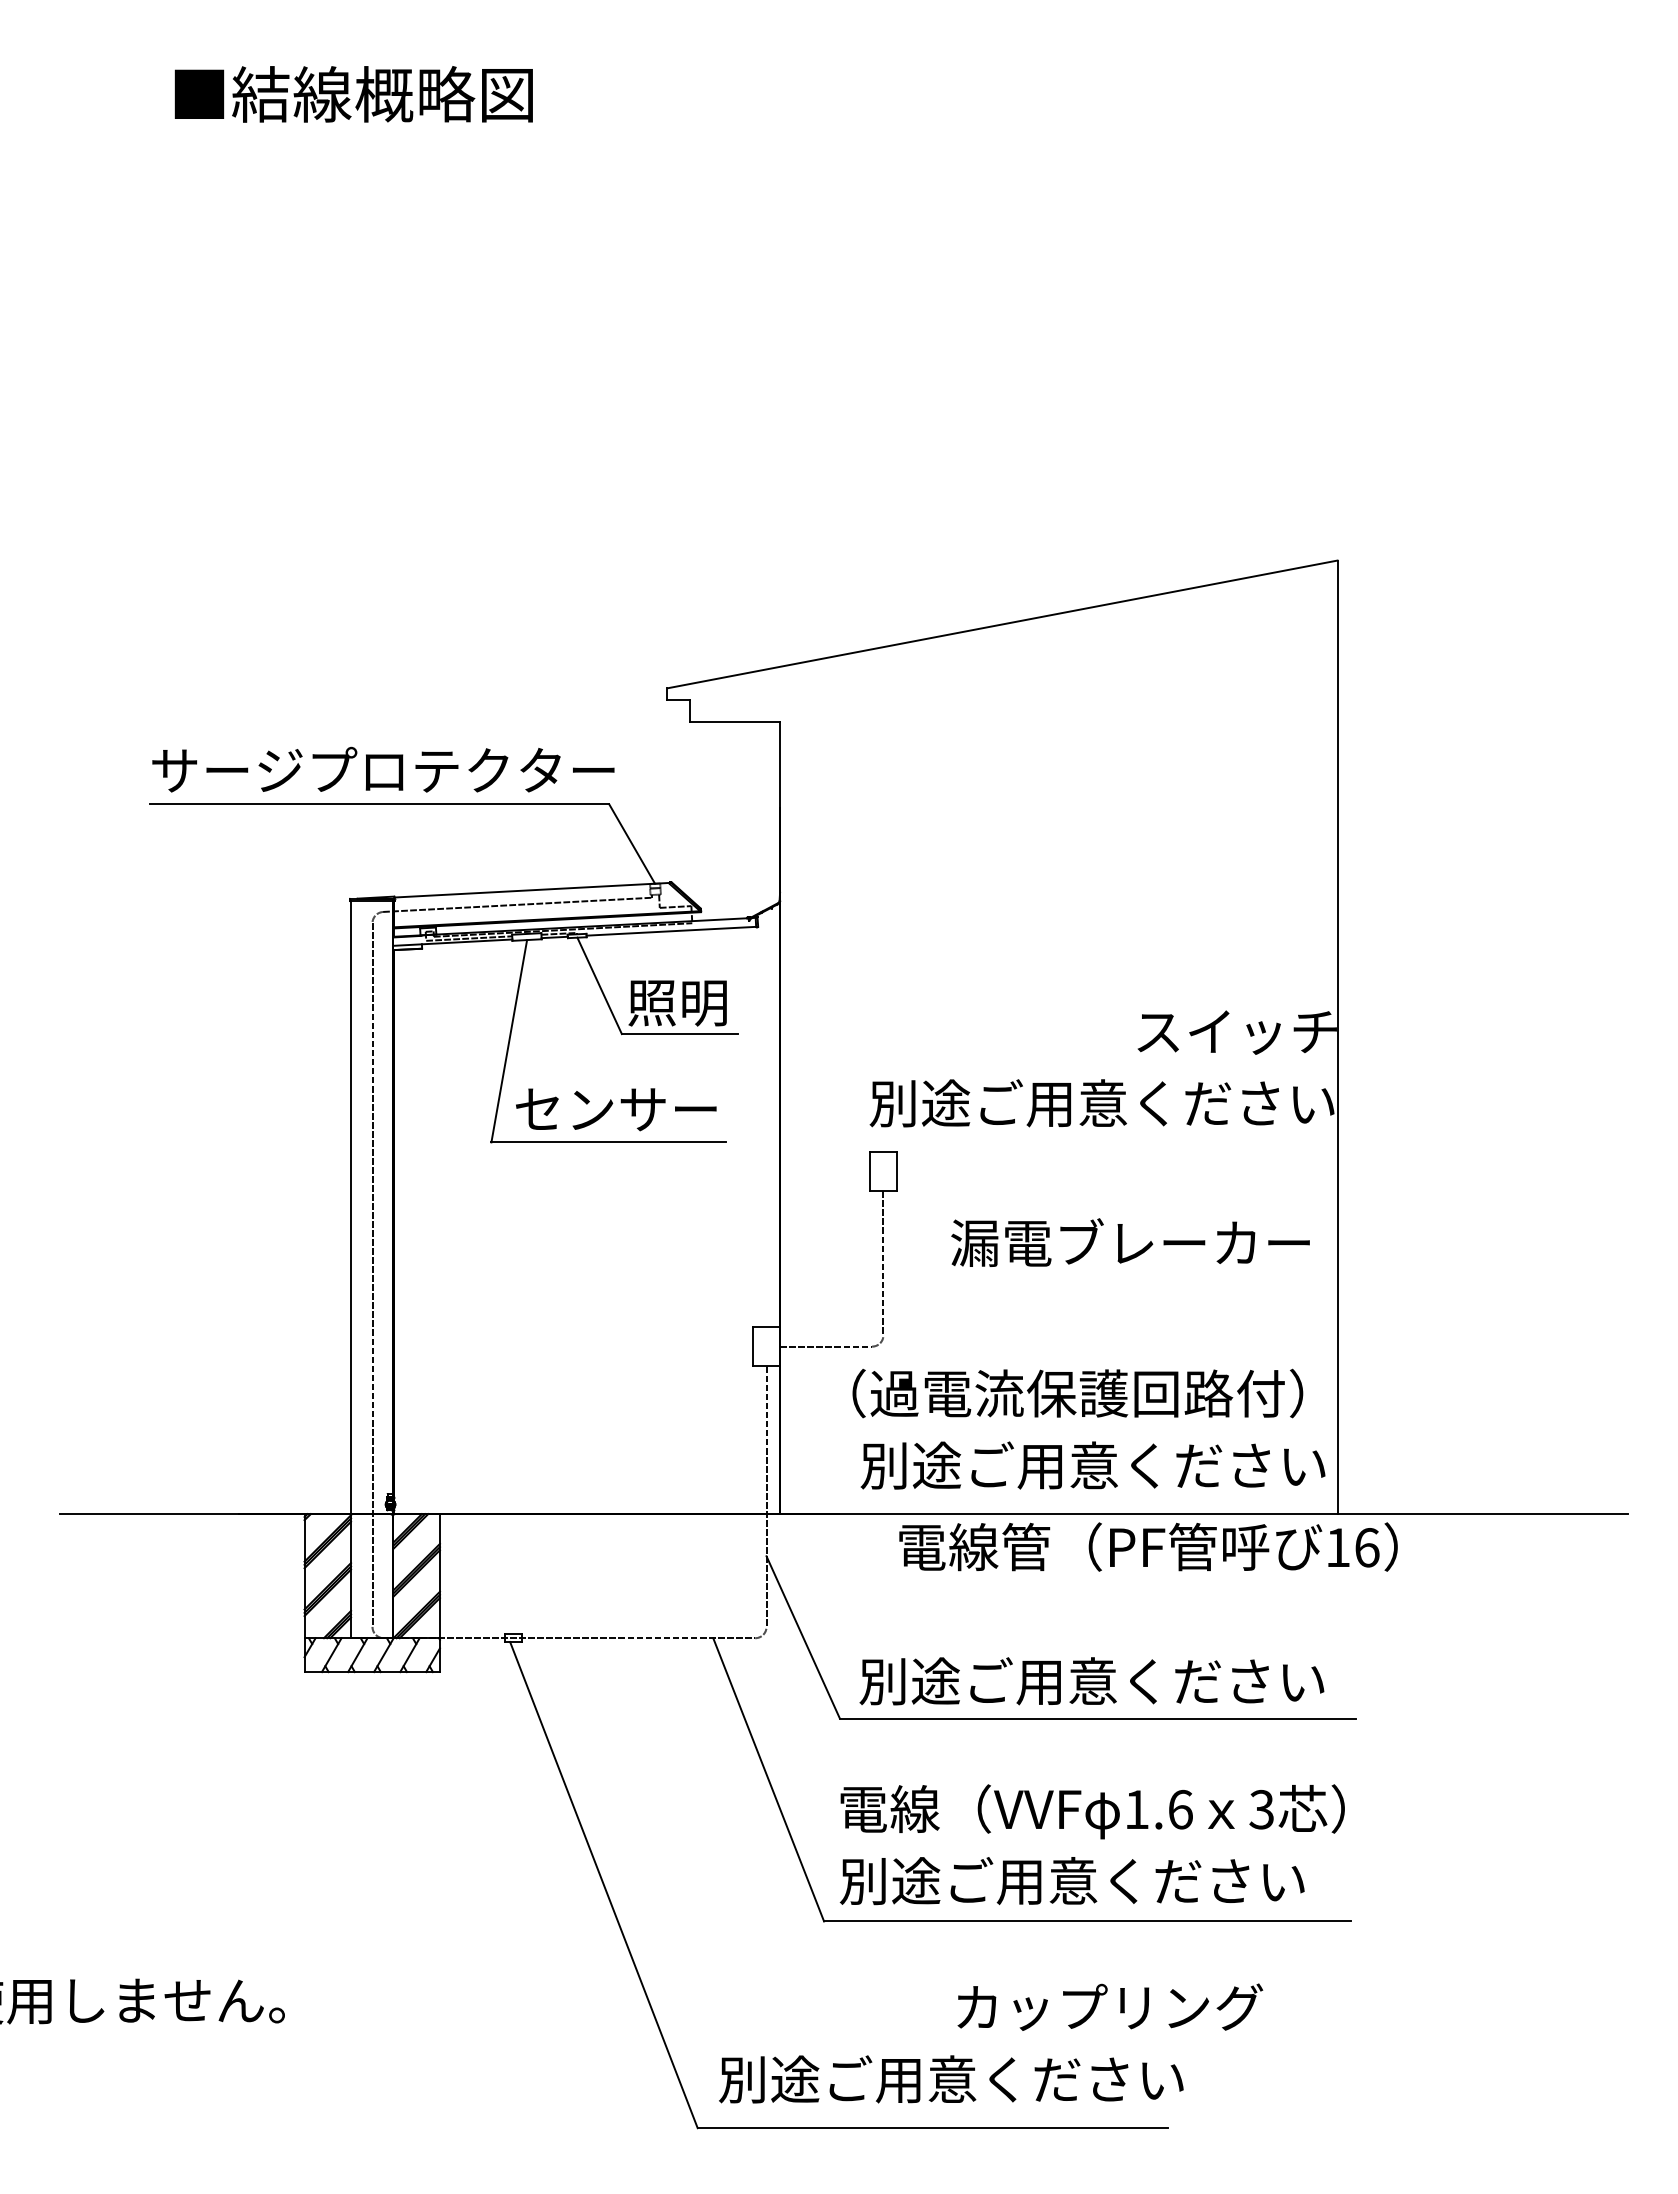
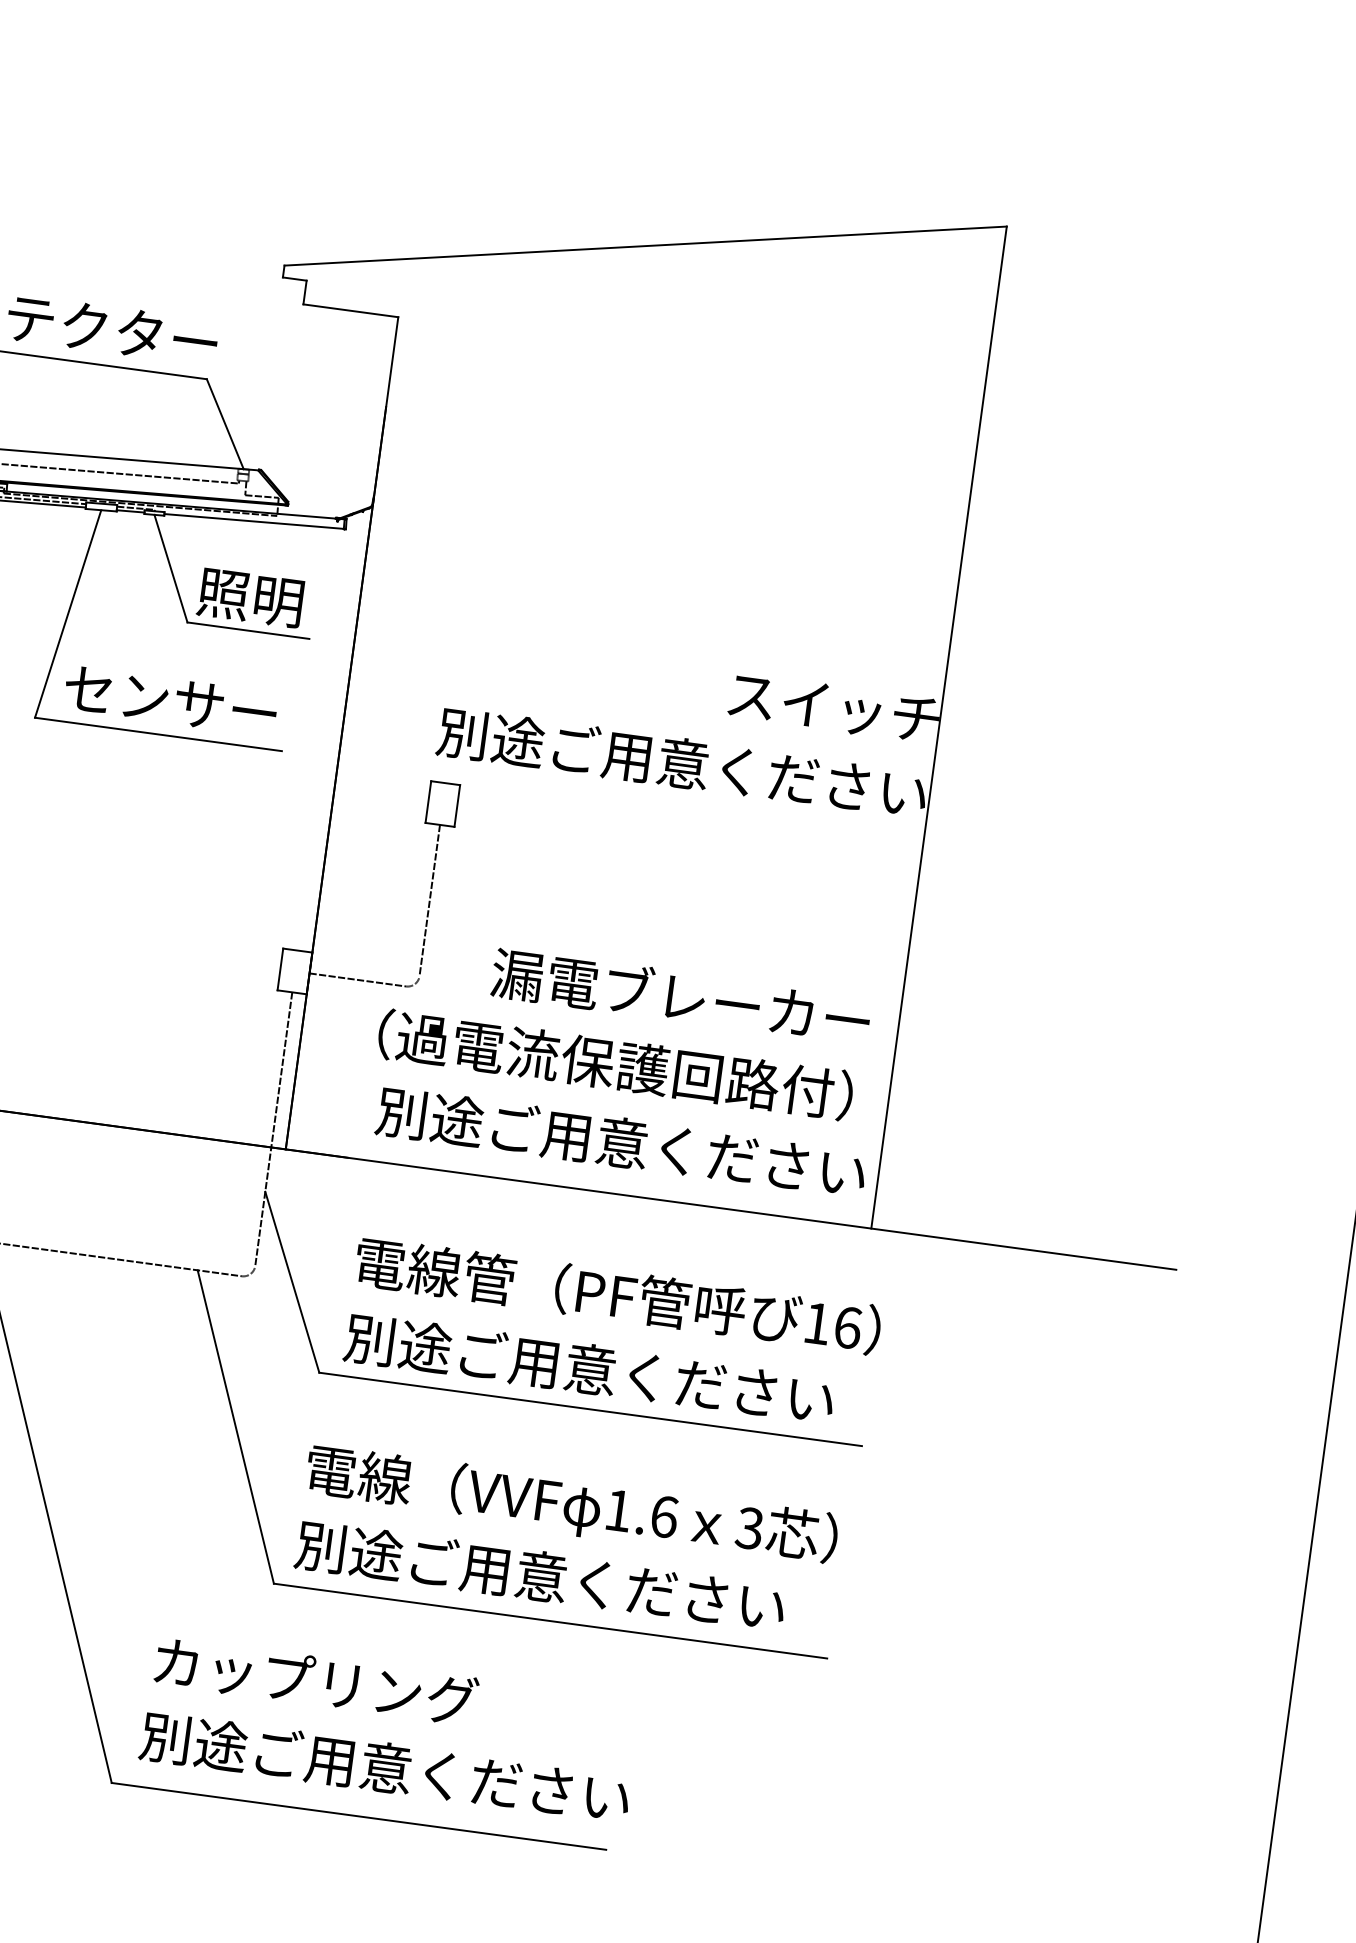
text: (1130, 1242) -> (681, 996), moved
text: (1148, 1546) -> (618, 1295), moved
text: (1110, 2006) -> (316, 1680), moved

